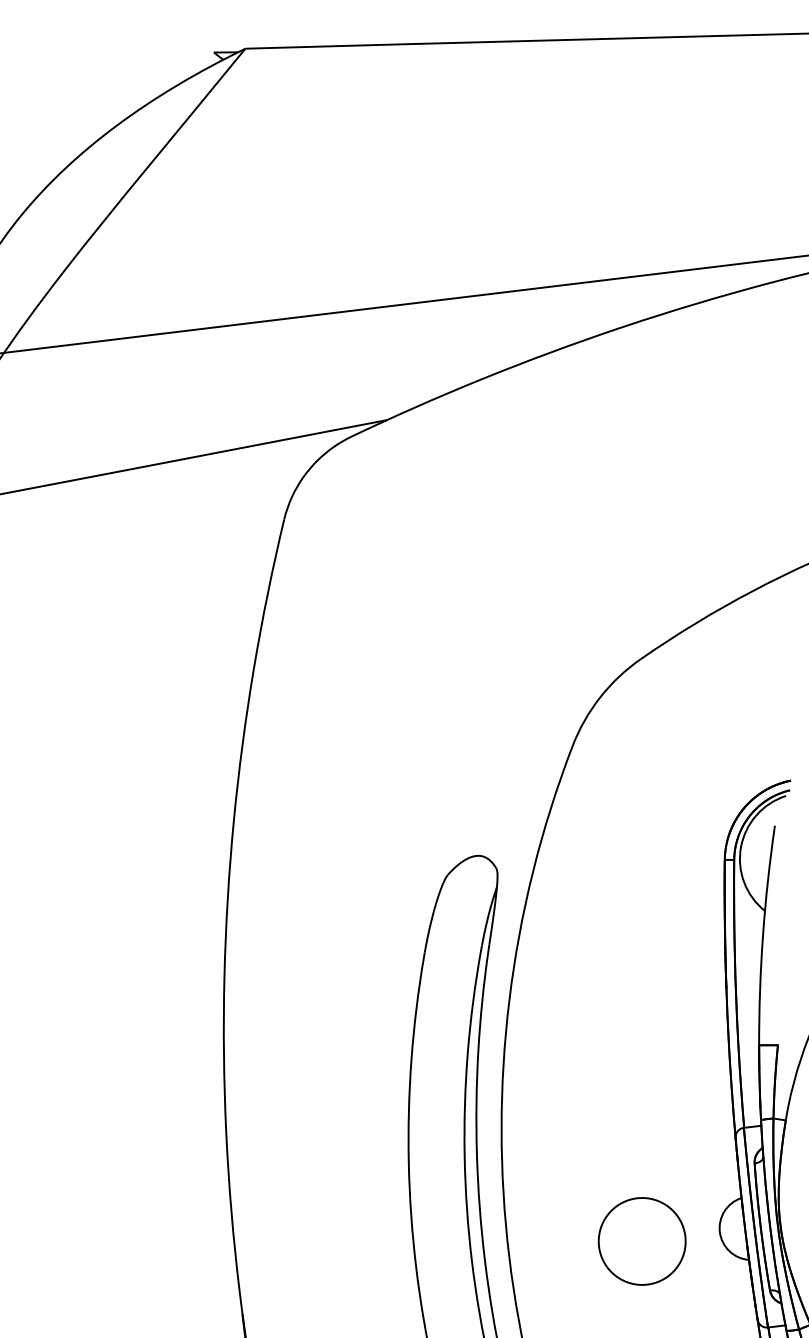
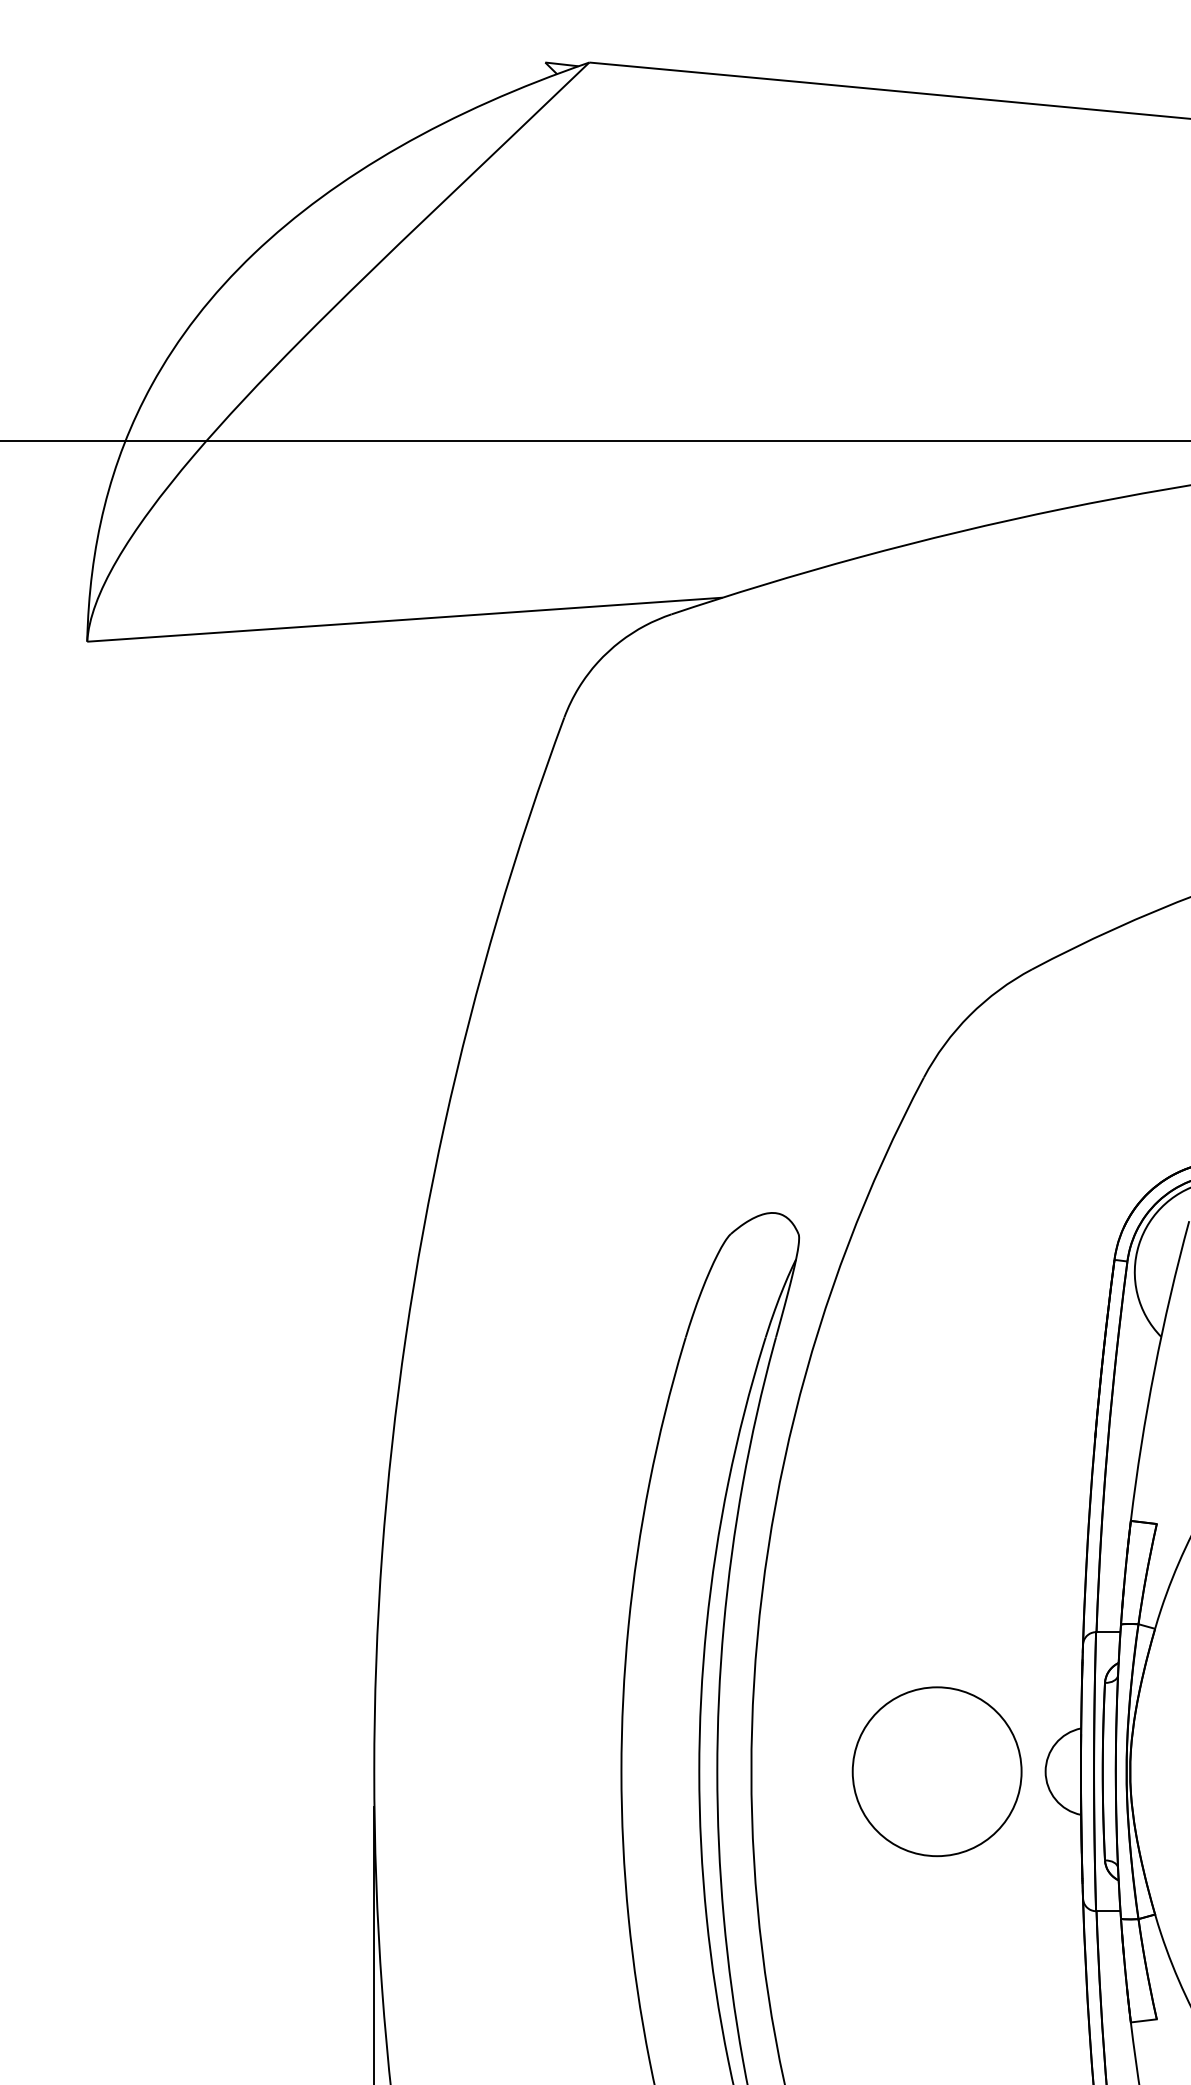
circle: (641, 1241) -> (936, 1771), size x1.4

